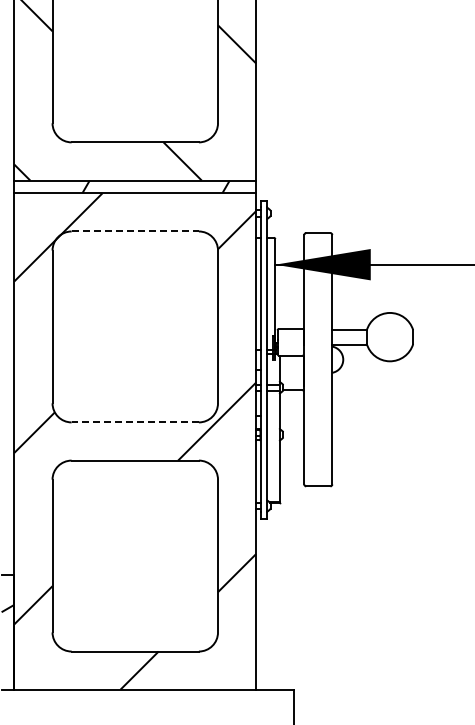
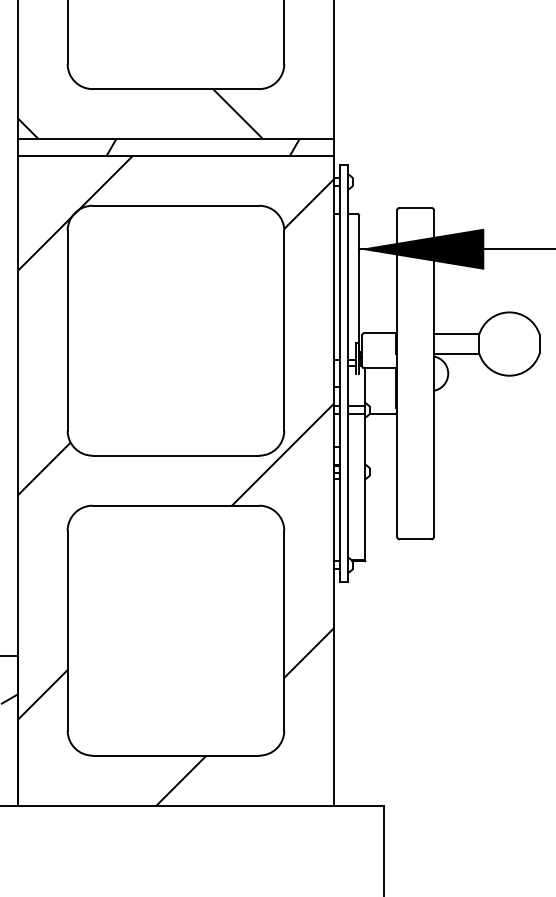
line: (135, 231) -> (176, 205), dashed -> solid
line: (135, 422) -> (176, 455), dashed -> solid

